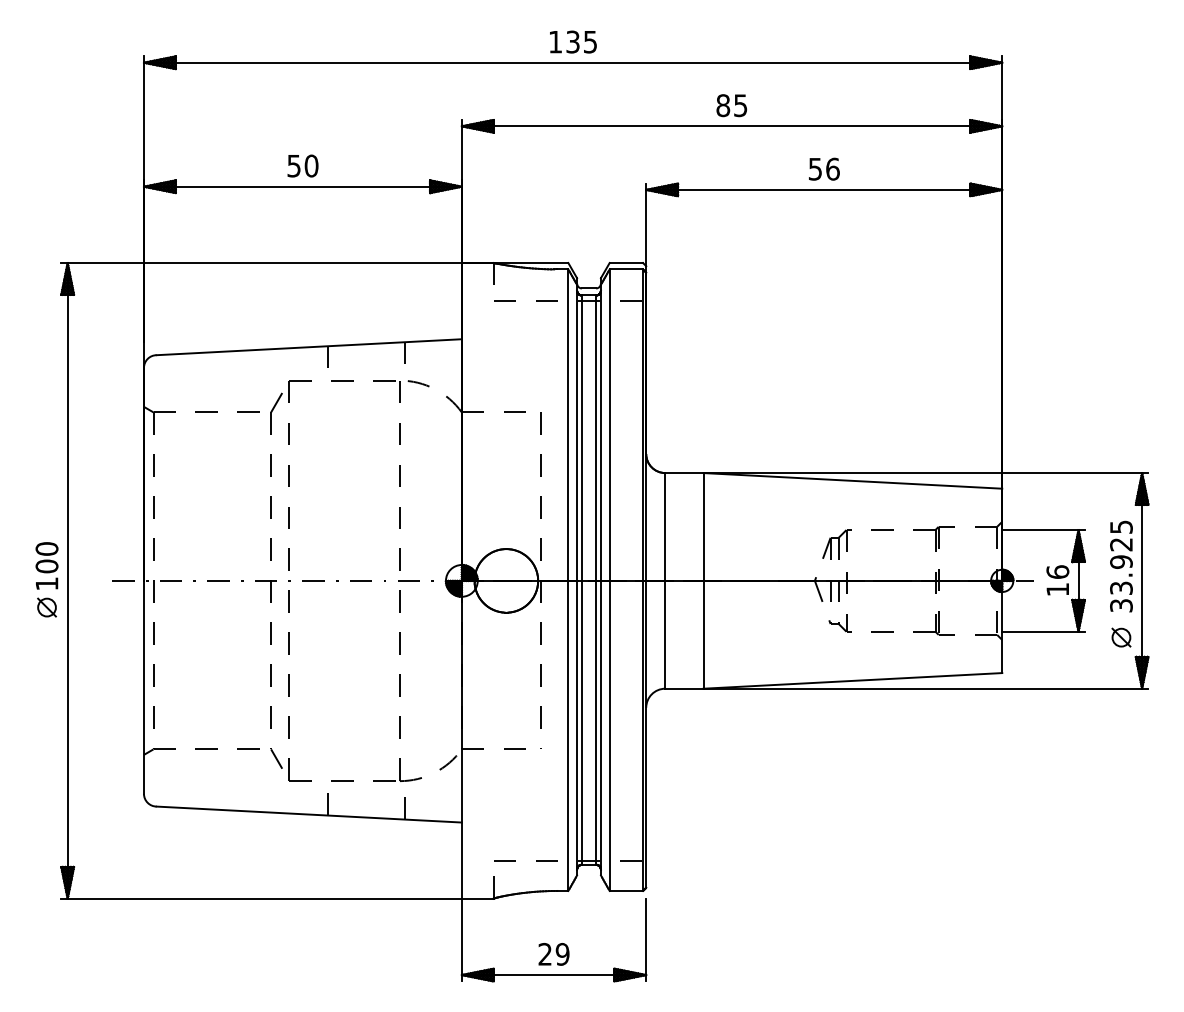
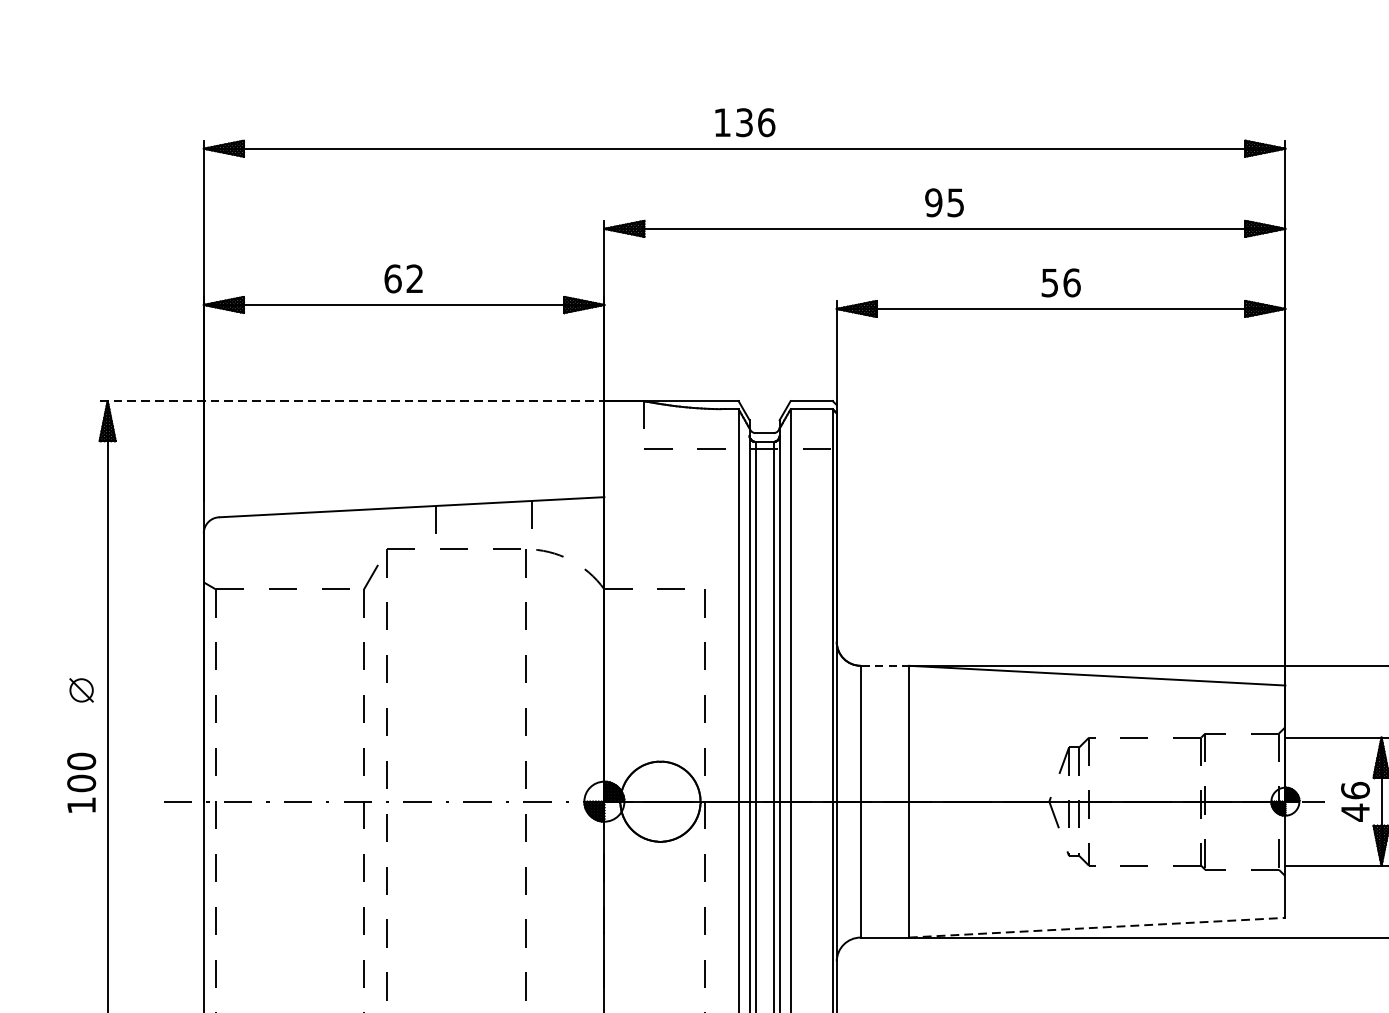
text: (590, 41) -> (766, 121), 135 -> 136
text: (723, 105) -> (934, 202), 85 -> 95
text: (302, 165) -> (403, 278), 50 -> 62
line: (262, 263) -> (353, 401), solid -> dashed
line: (684, 473) -> (884, 666), solid -> dashed
text: (1057, 589) -> (1355, 812), 16 -> 46
part: (46, 607) -> (80, 690), moved
line: (852, 680) -> (1096, 927), solid -> dashed

